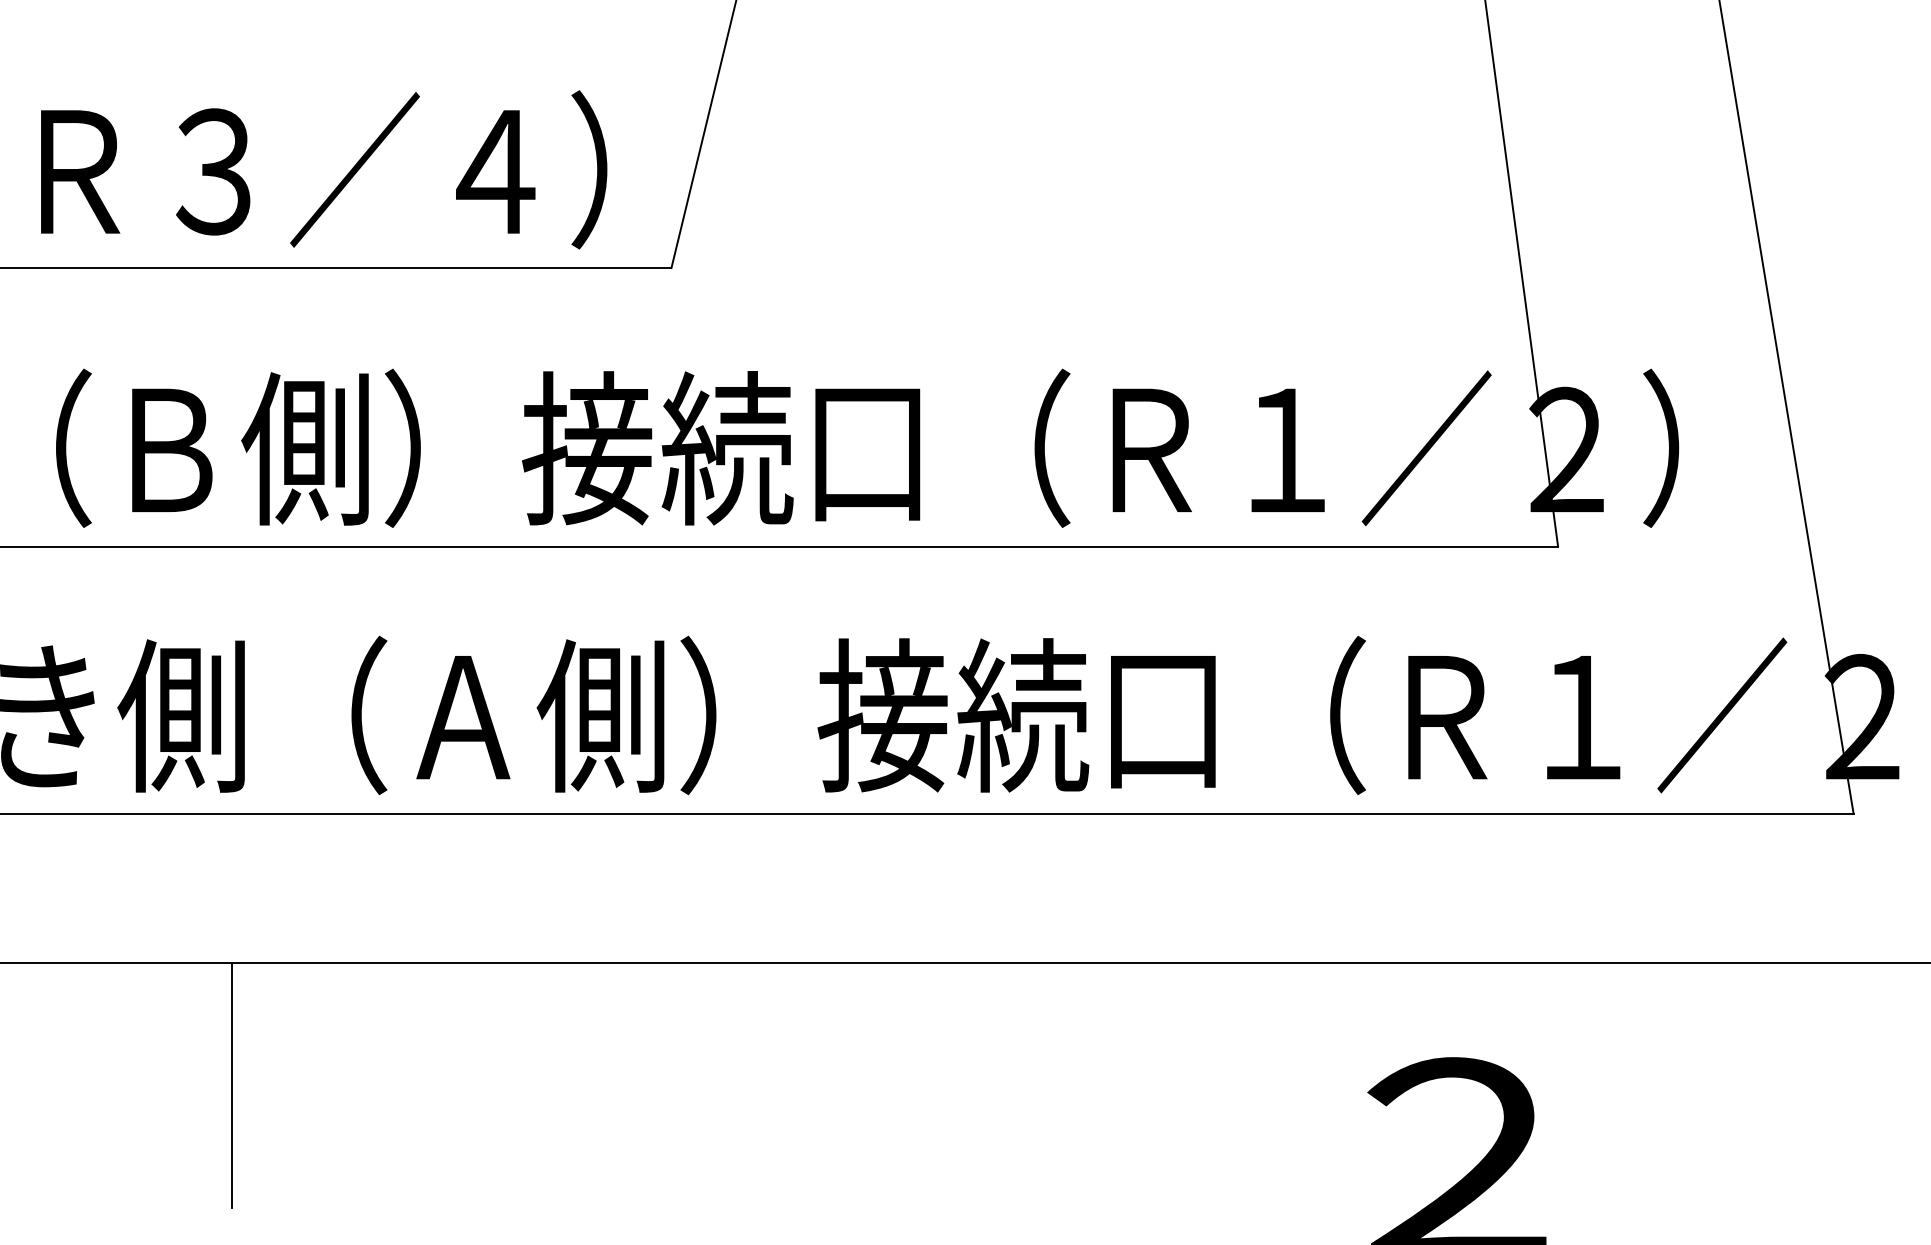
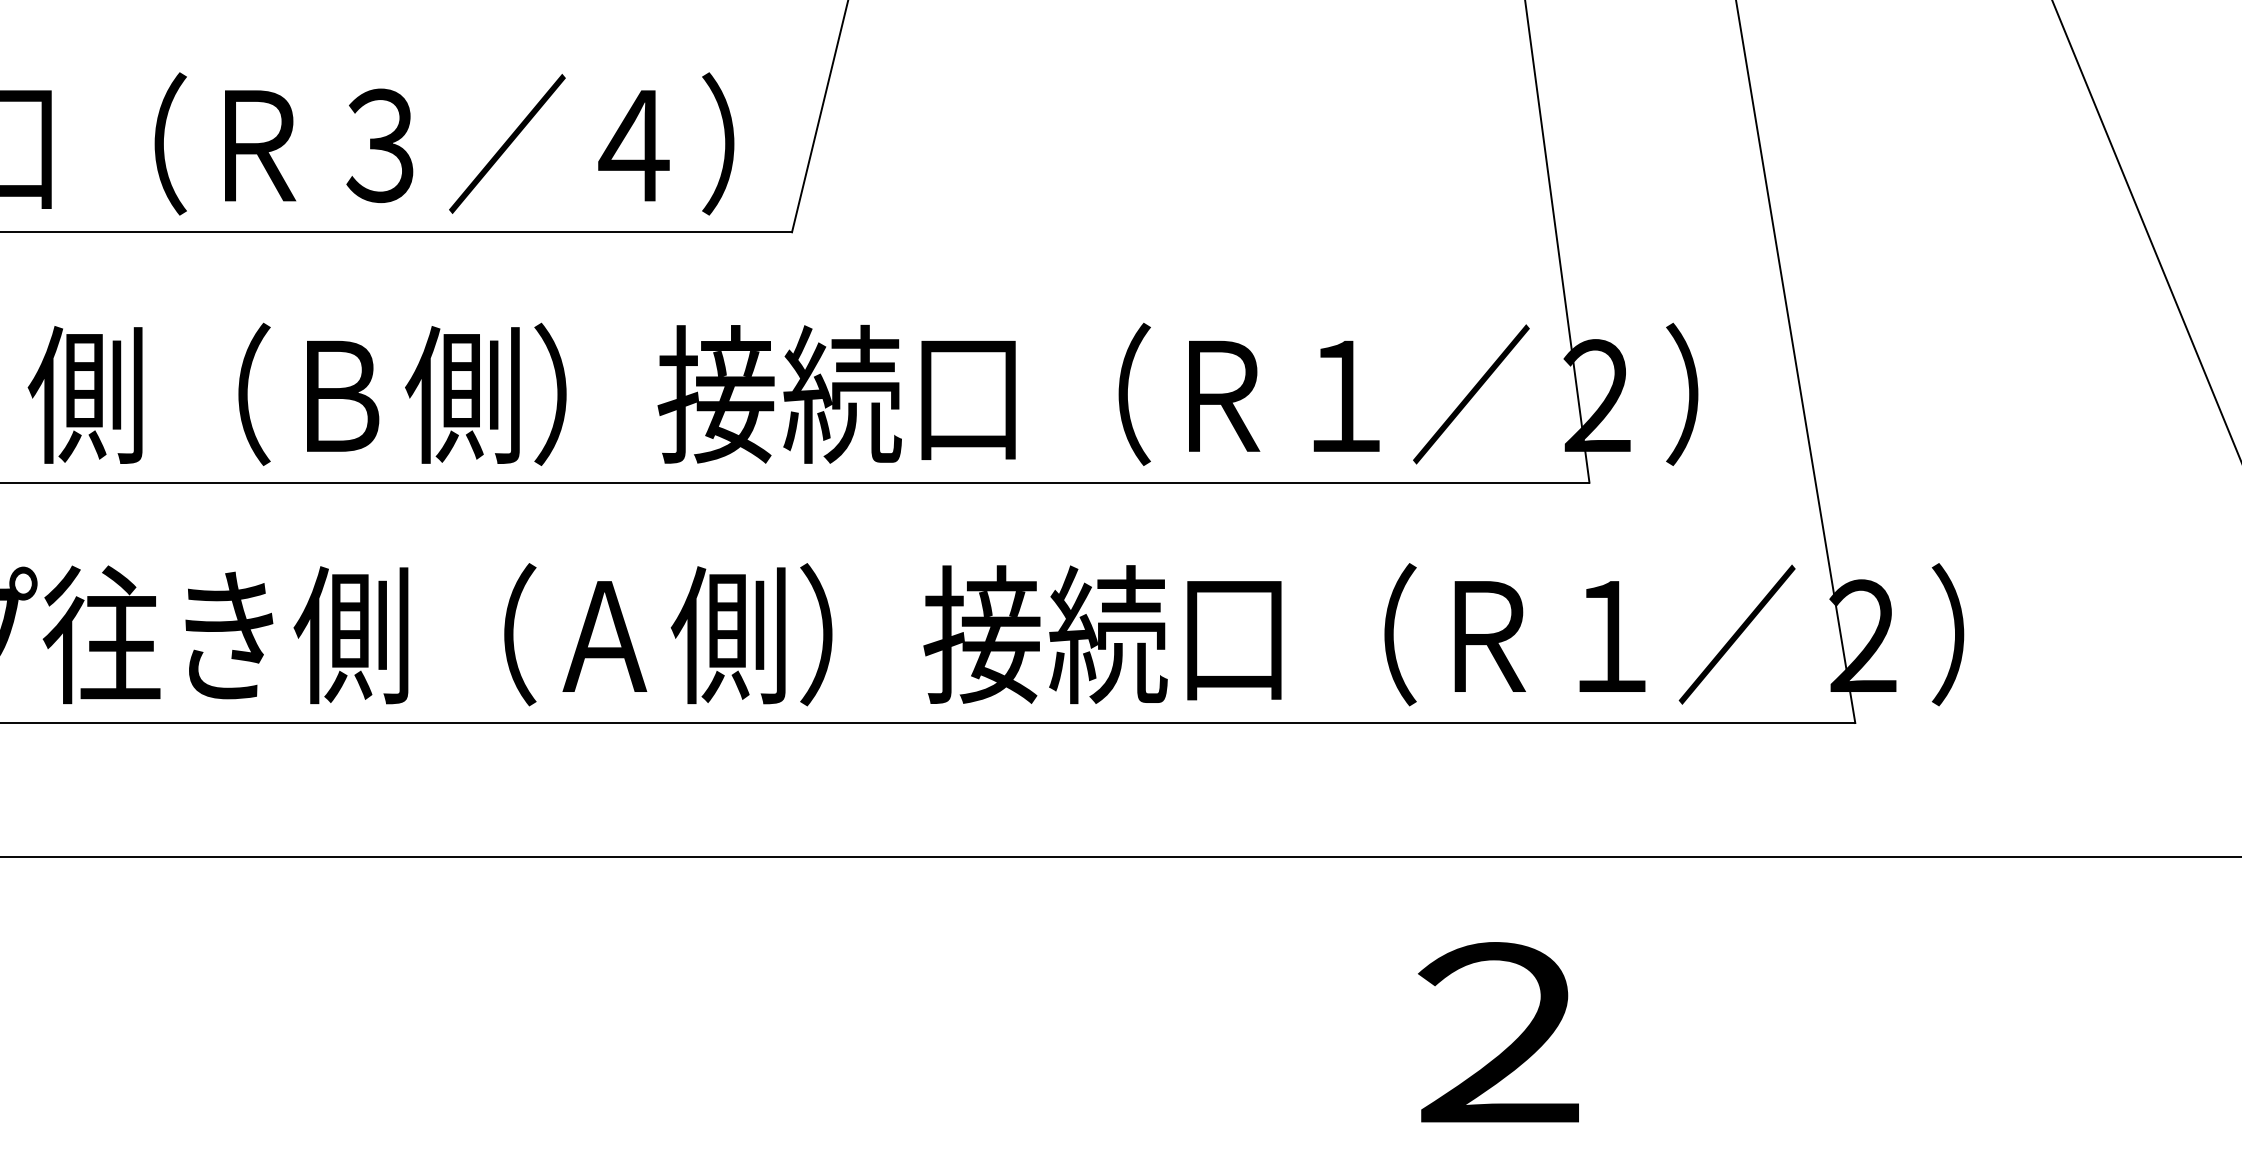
line: (231, 1085) -> (396, 967), removed

